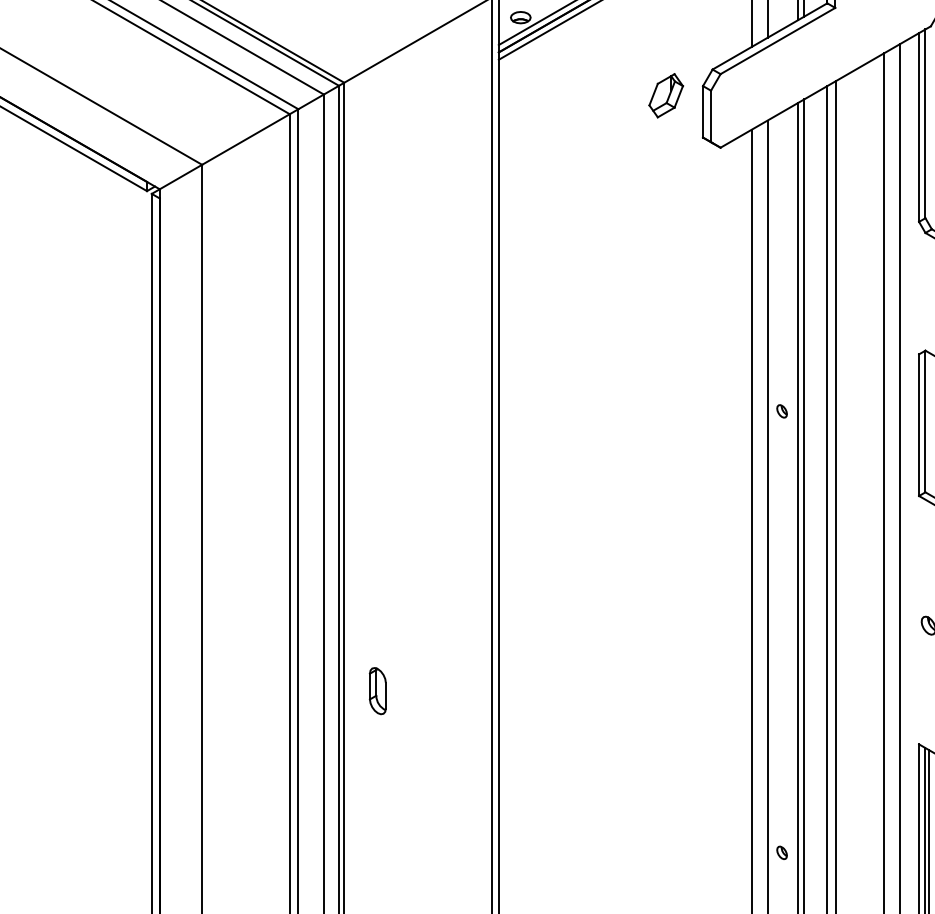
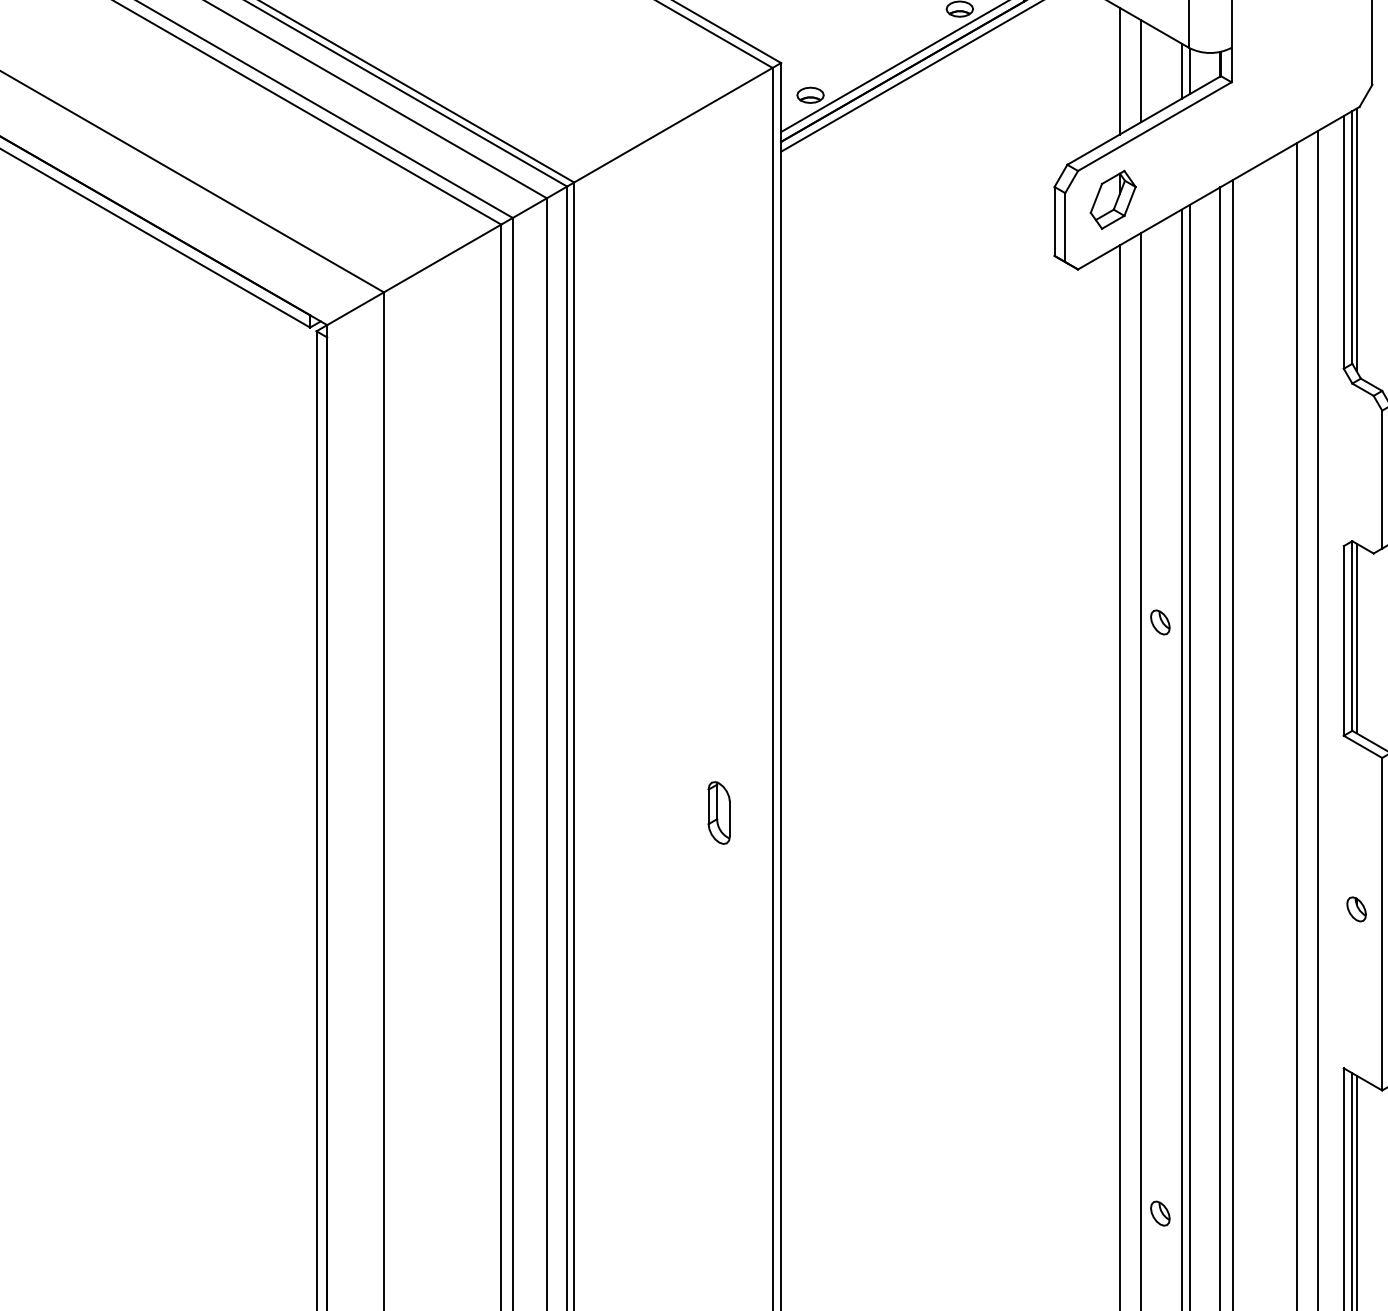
part: (665, 95) -> (1112, 199), moved
line: (928, 125) -> (1356, 239), added
part: (782, 411) -> (1160, 622), size x1.43
line: (928, 423) -> (1356, 638), added
part: (377, 690) -> (718, 812), moved
part: (782, 852) -> (1160, 1213), size x1.43

